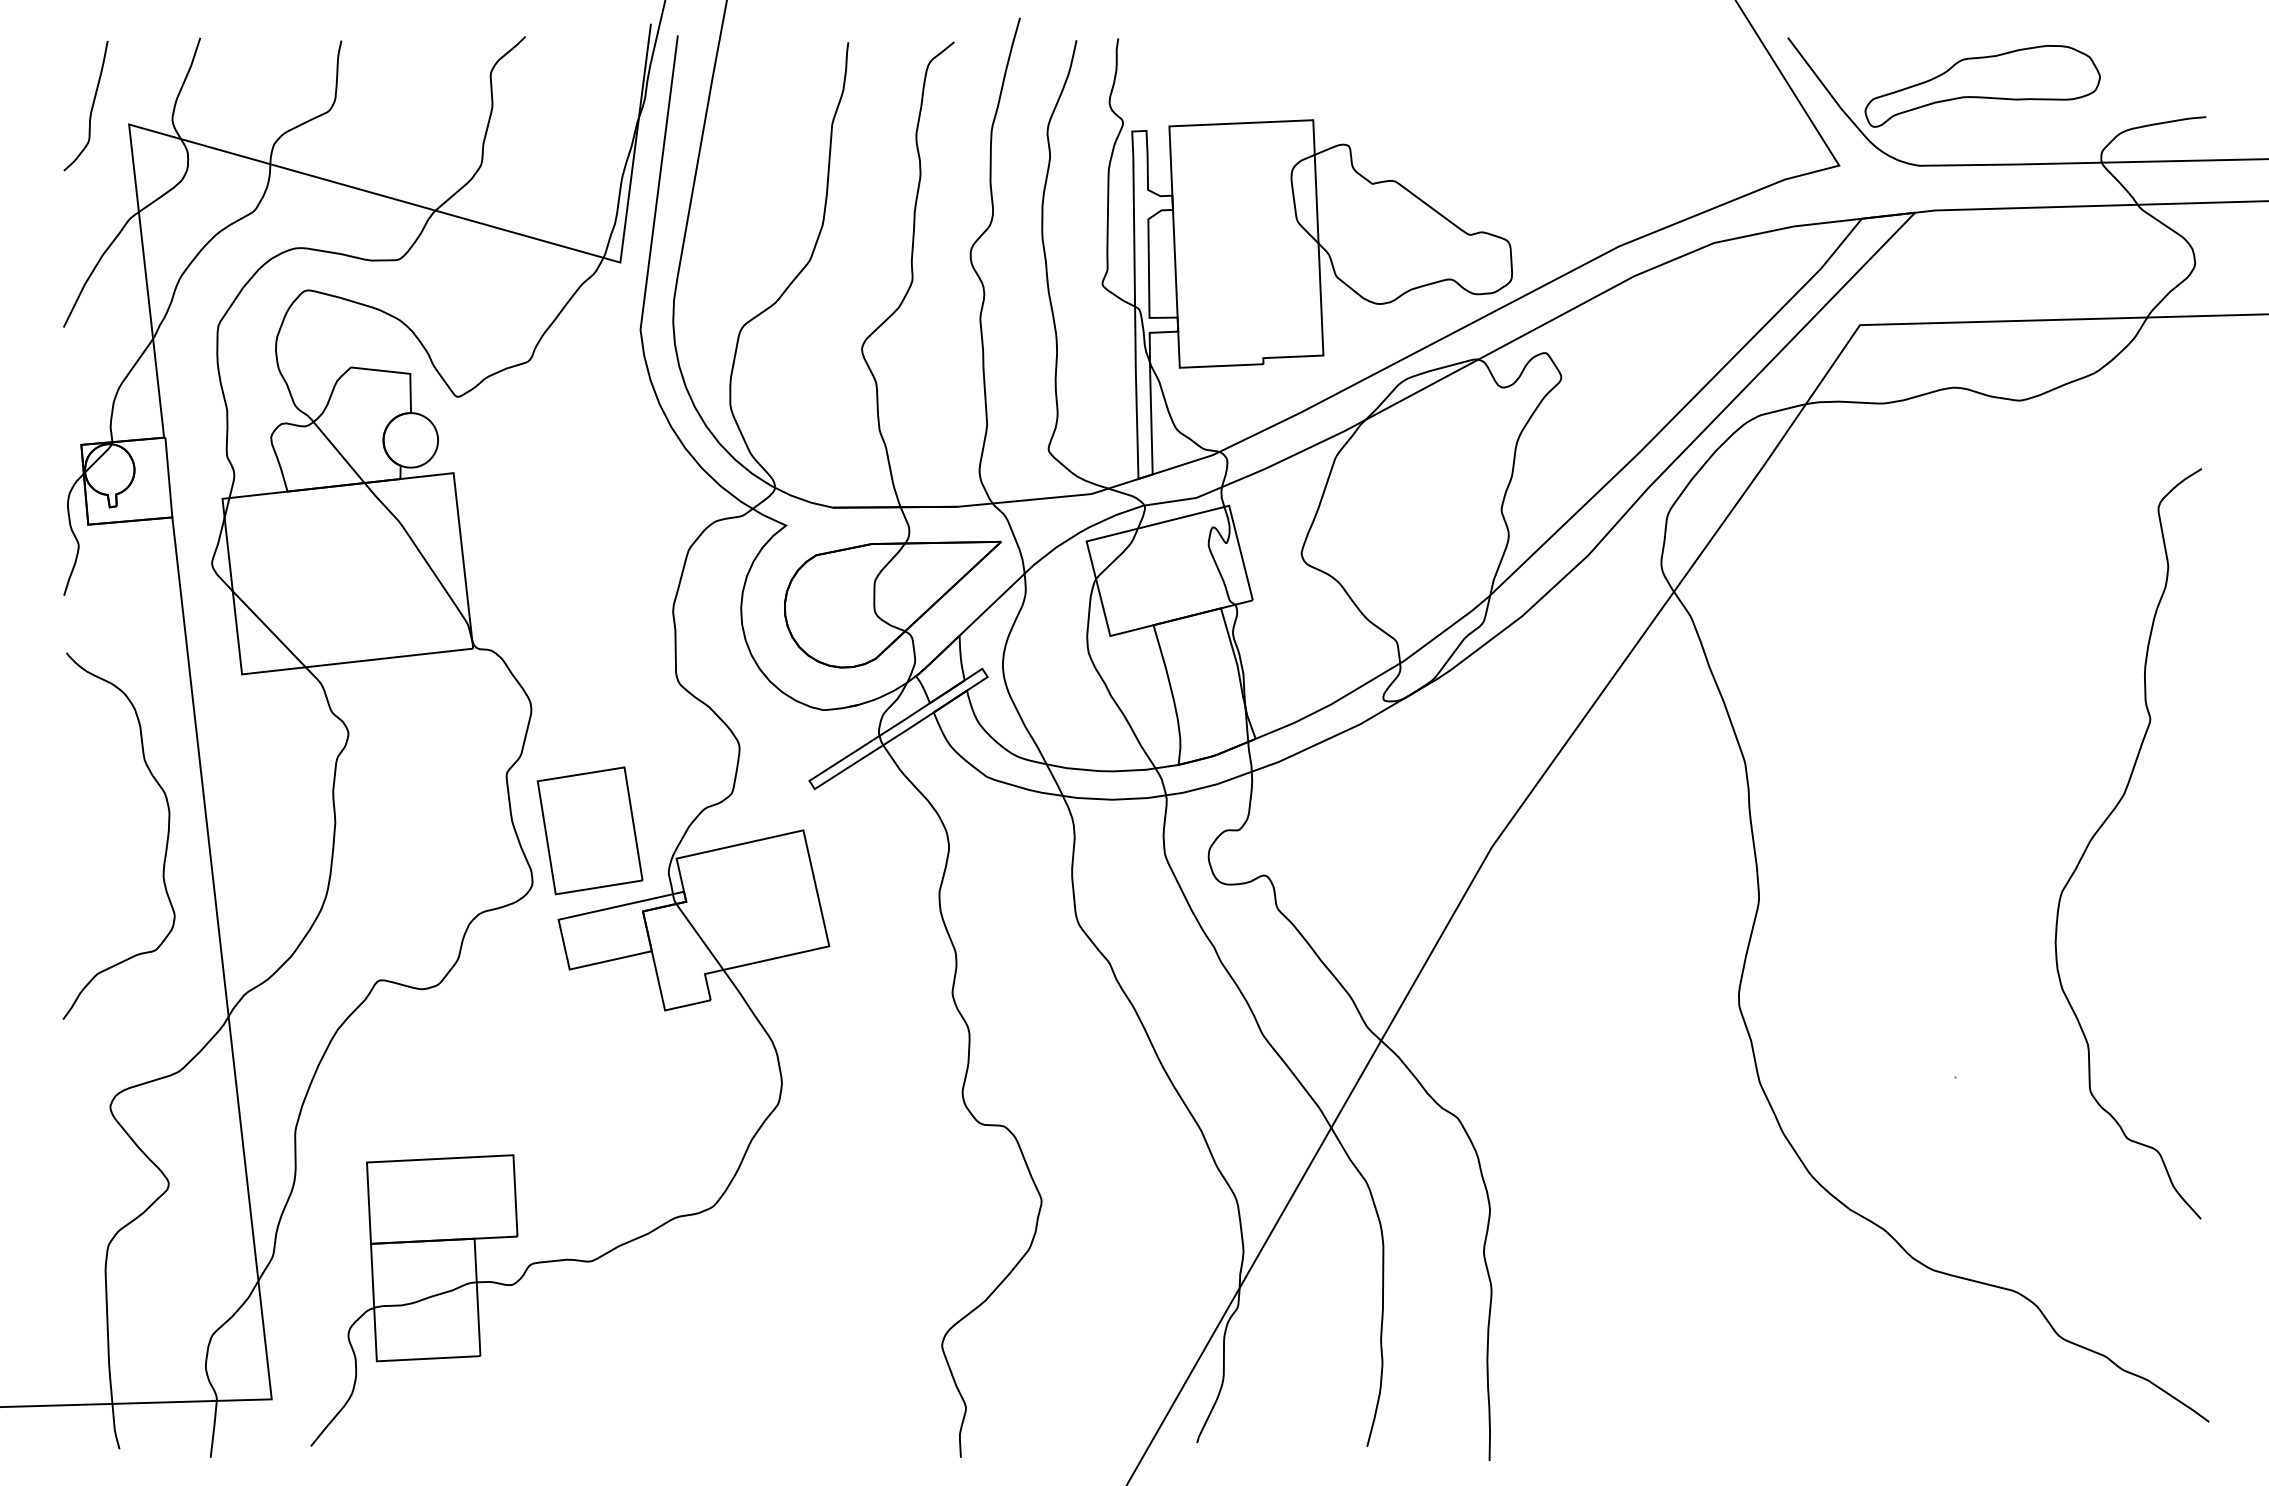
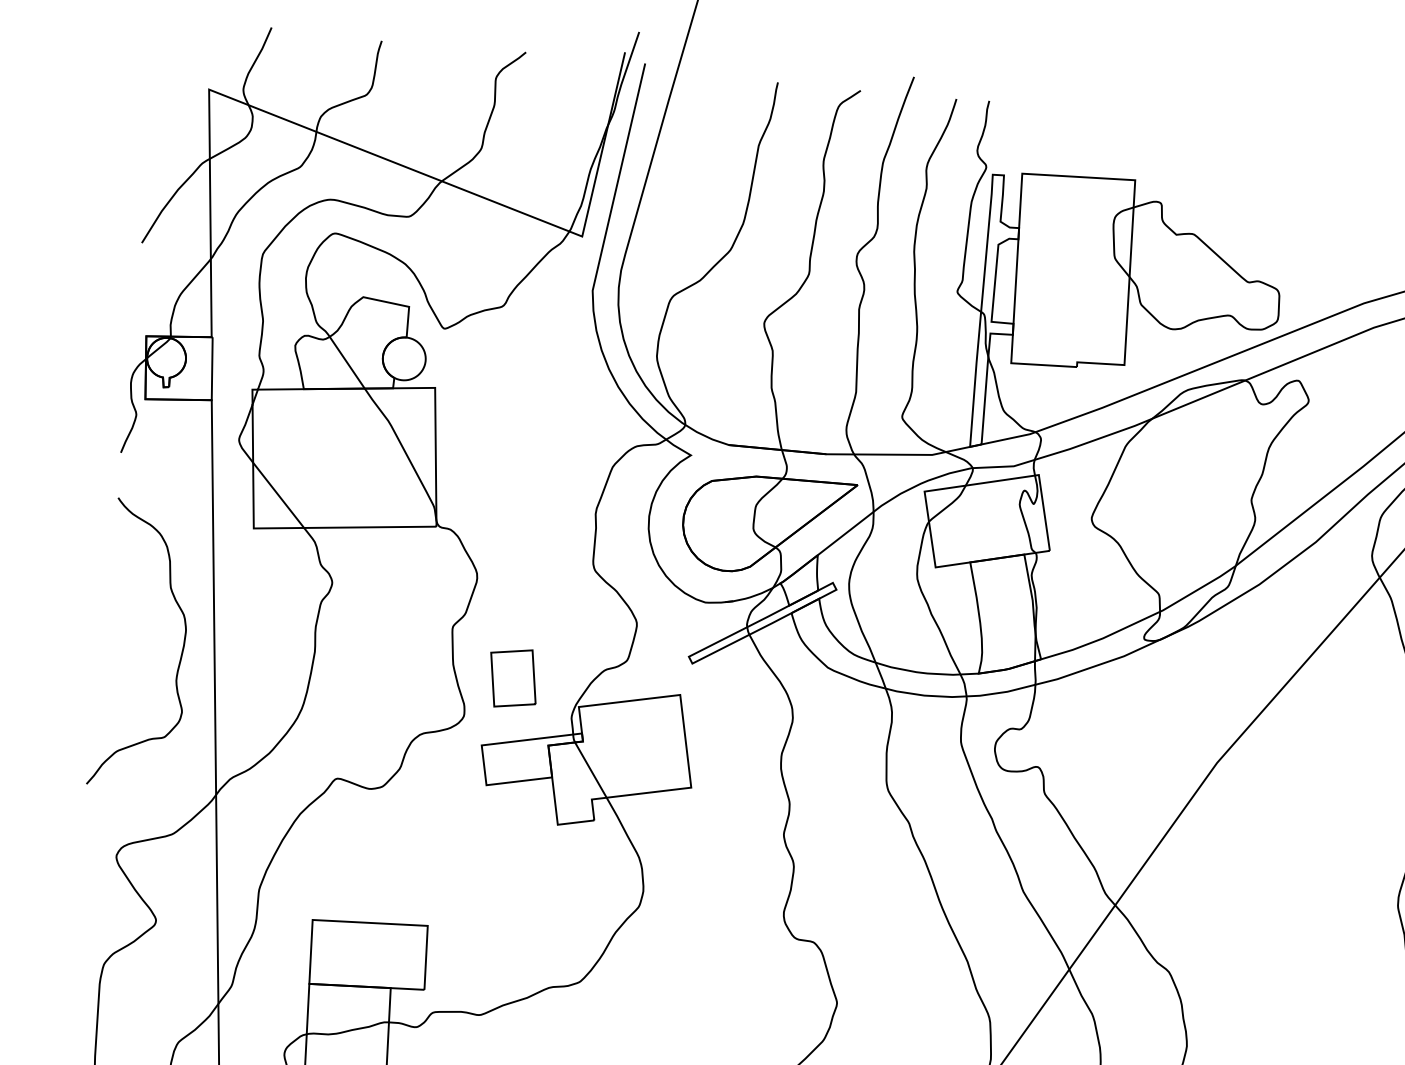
curve: (91, 106) -> (181, 72), removed
part: (589, 830) -> (513, 678), size x0.6

